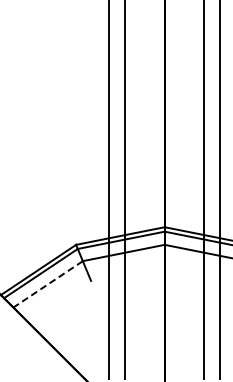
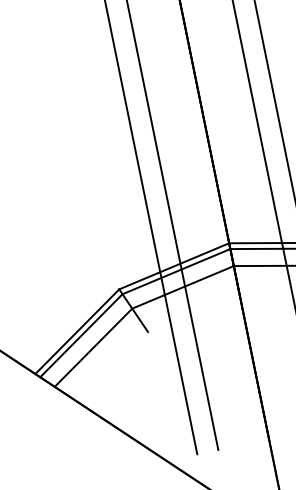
line: (48, 284) -> (94, 347), dashed -> solid

